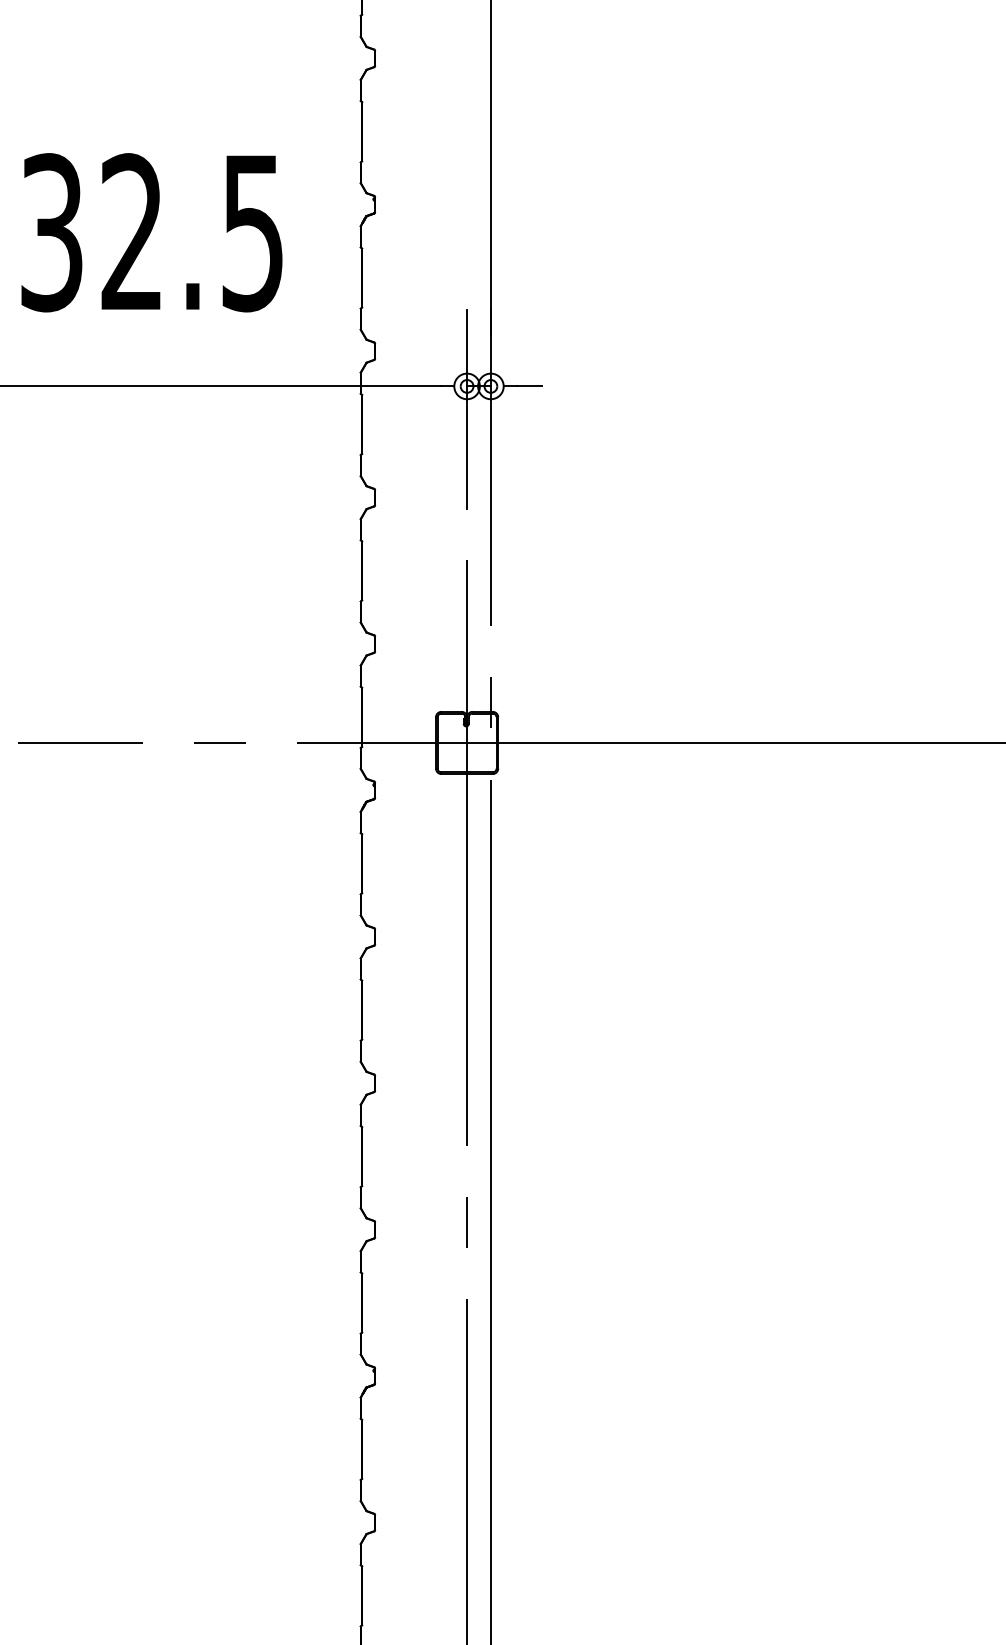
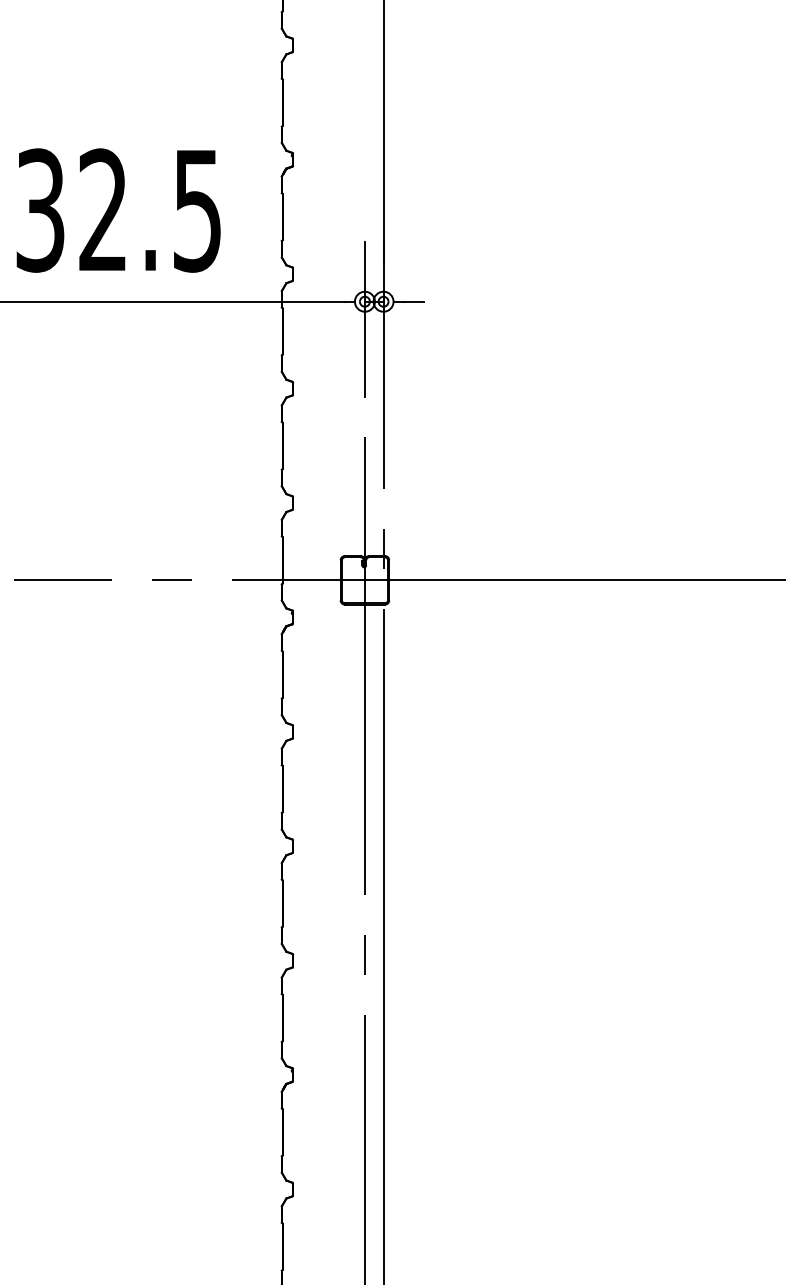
text: (151, 232) -> (118, 210), moved

